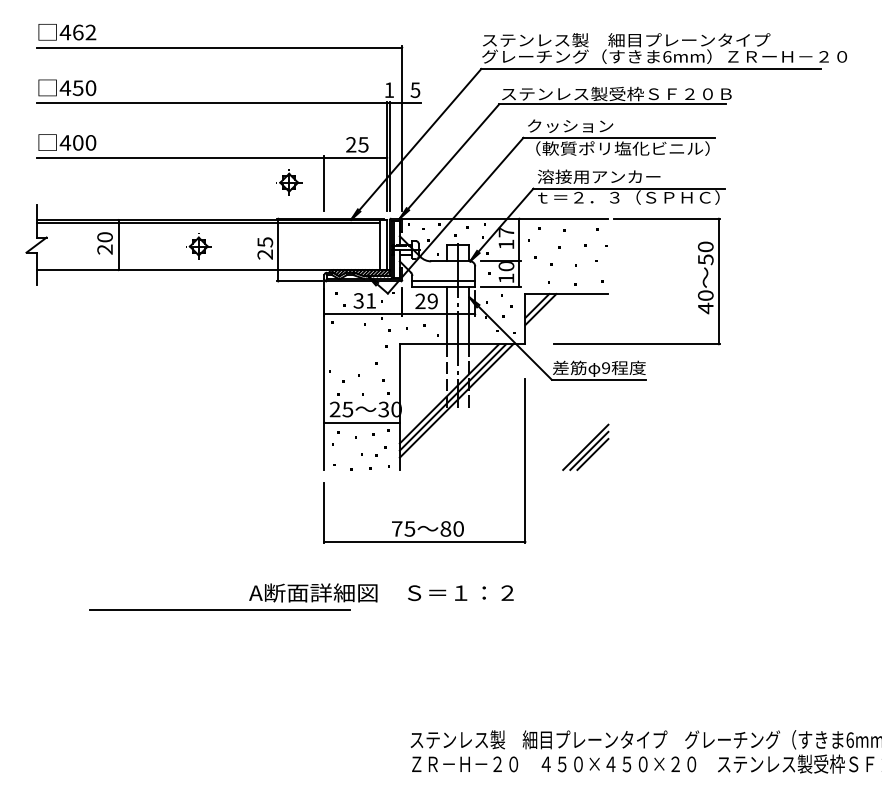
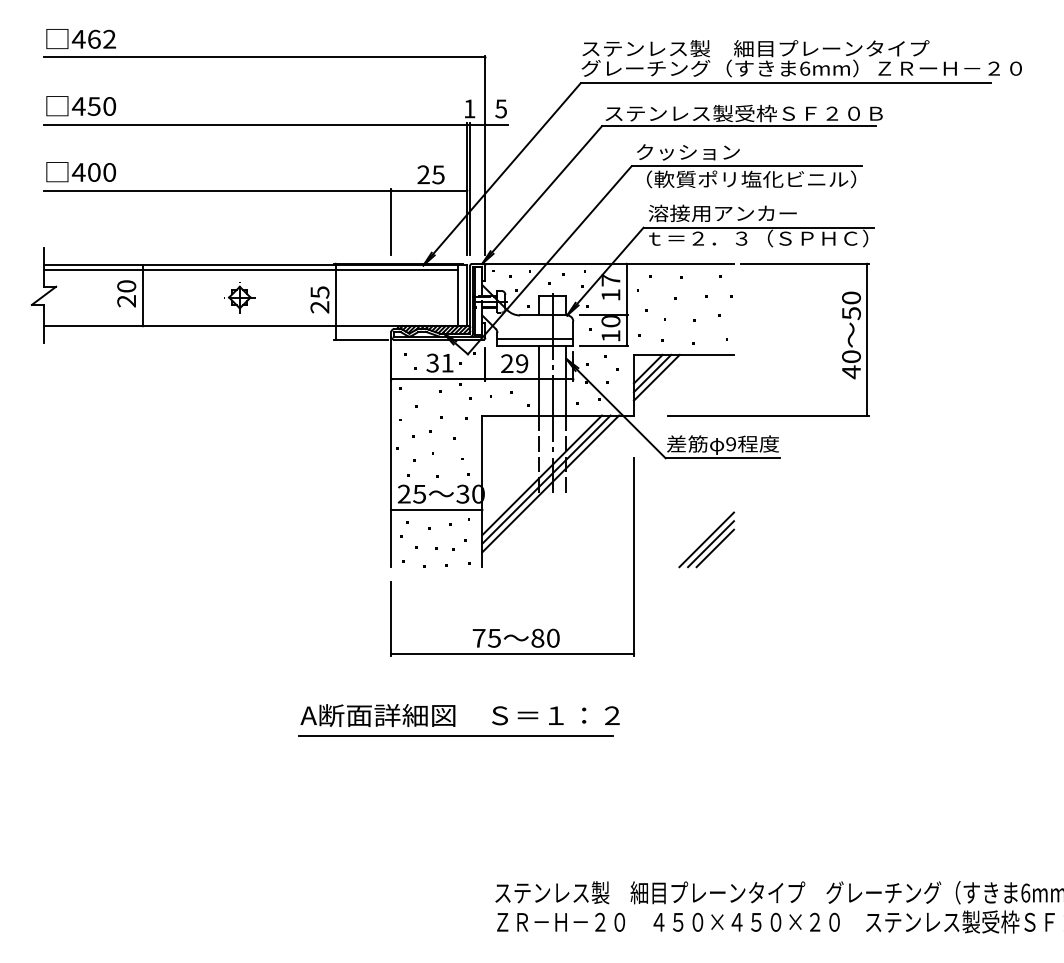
part: (288, 182) -> (348, 220), removed
line: (544, 312) -> (656, 377), added
line: (220, 609) -> (455, 735), moved

